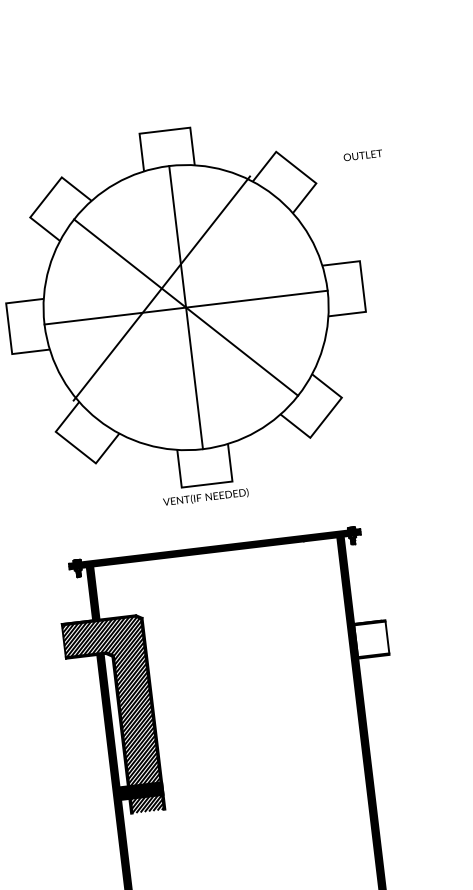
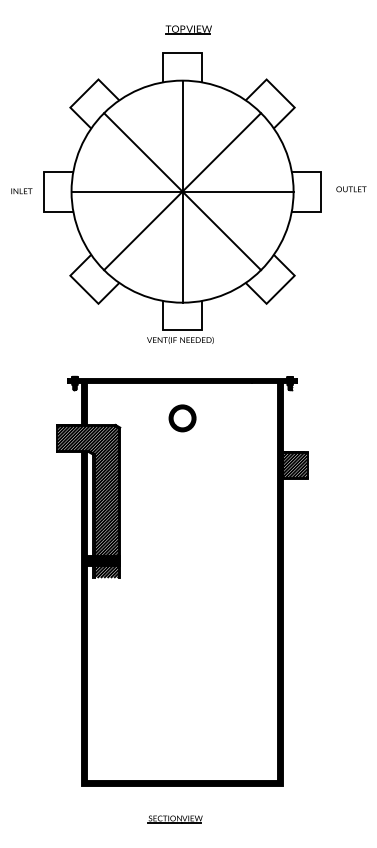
part: (168, 99) -> (188, 29), added
text: (363, 155) -> (351, 189), moved
line: (161, 288) -> (182, 191), moved
part: (220, 596) -> (182, 418), added
hatch: (371, 638) -> (295, 464), added

